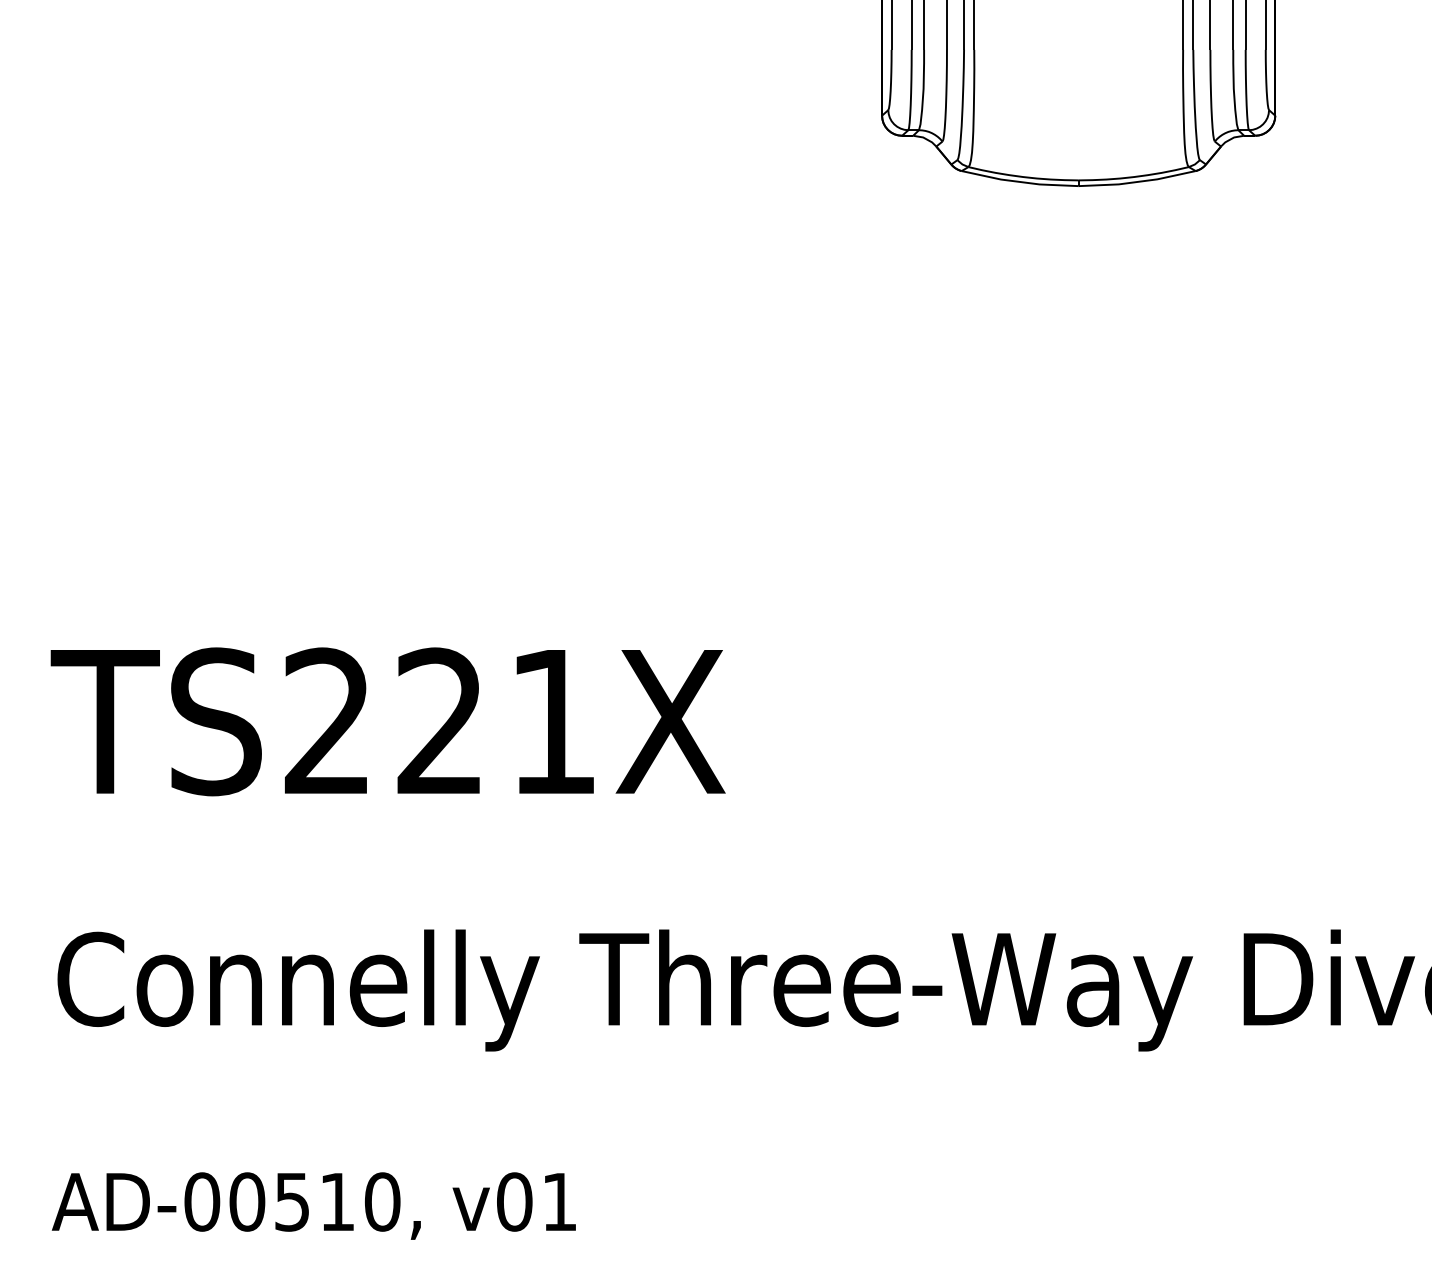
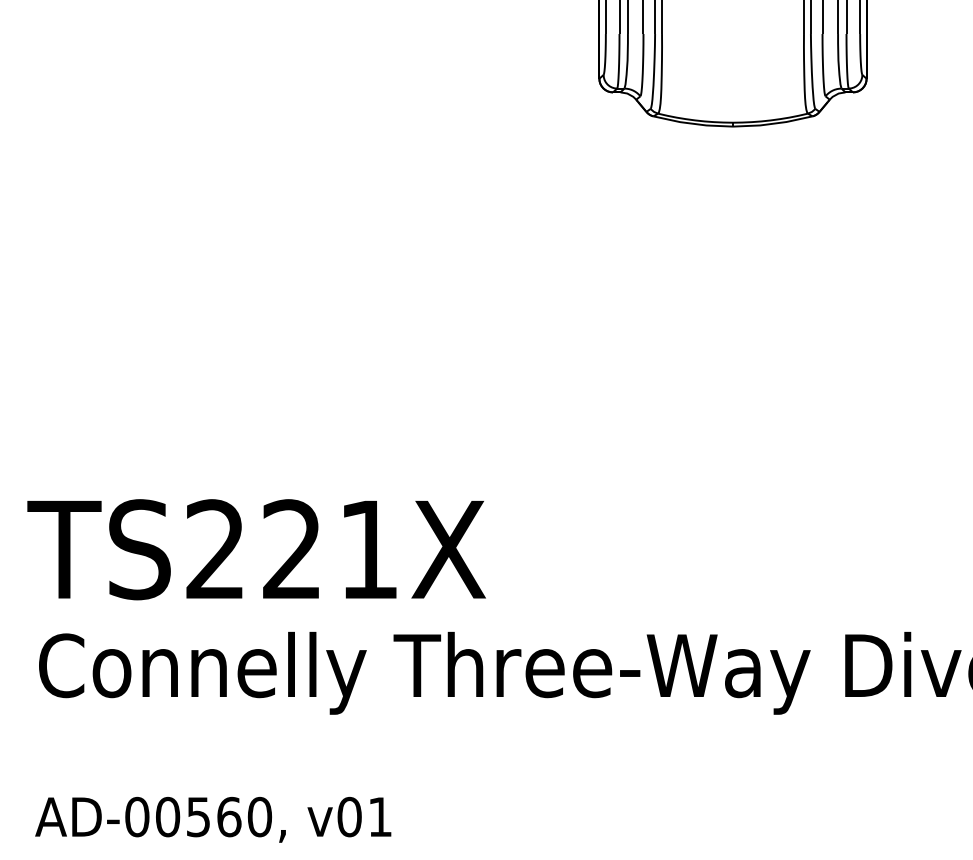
text: (387, 721) -> (256, 549), moved
text: (337, 1201) -> (229, 816), AD-00510, -> AD-00560,

